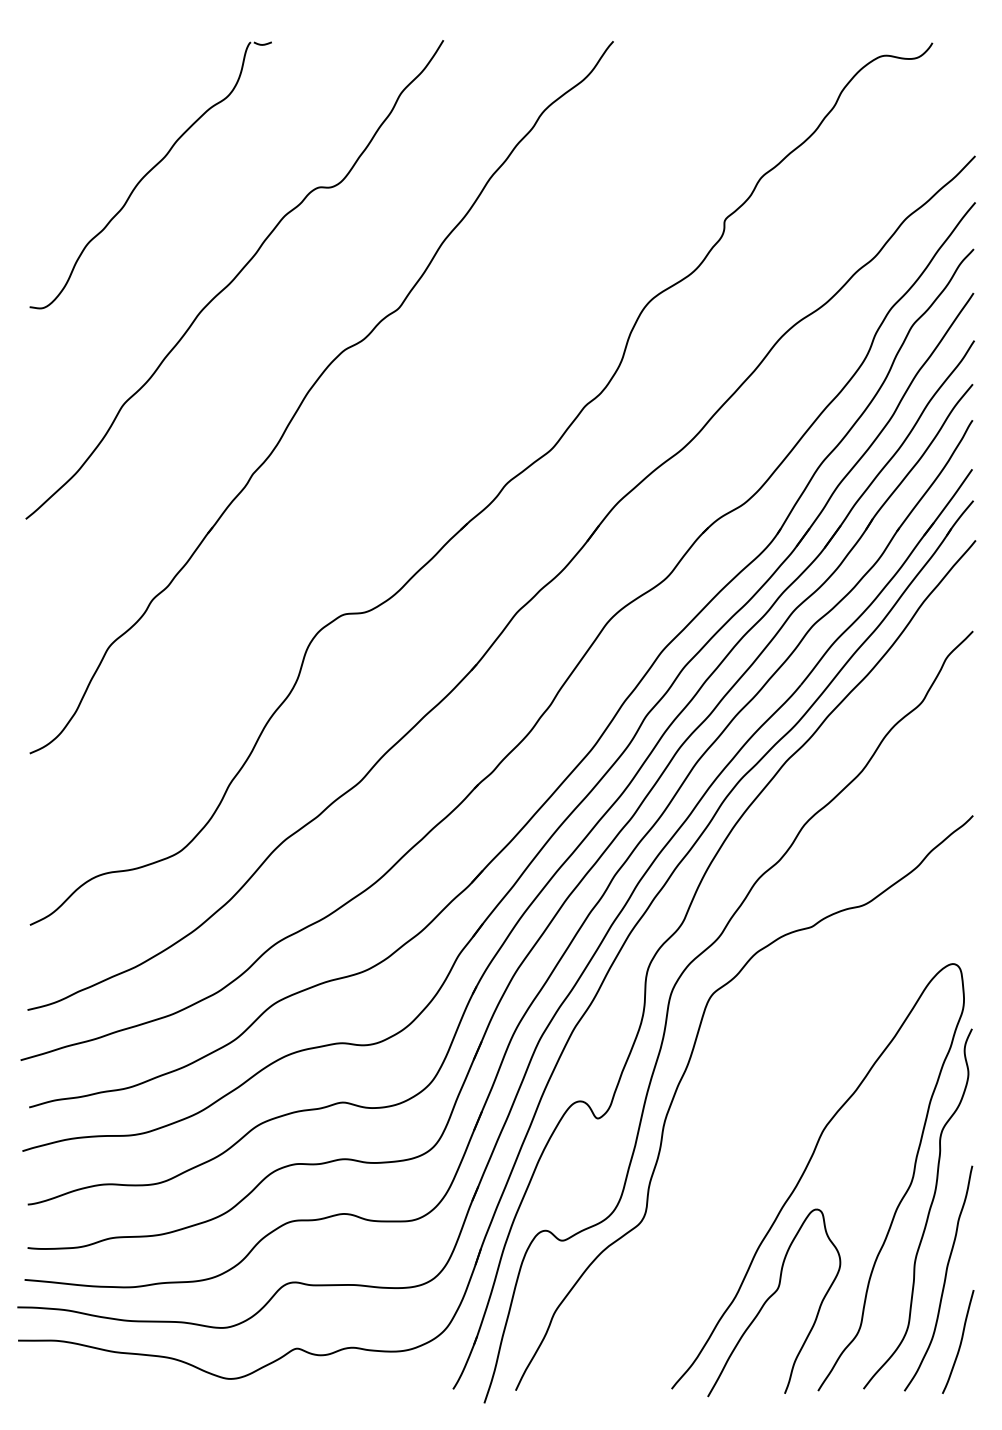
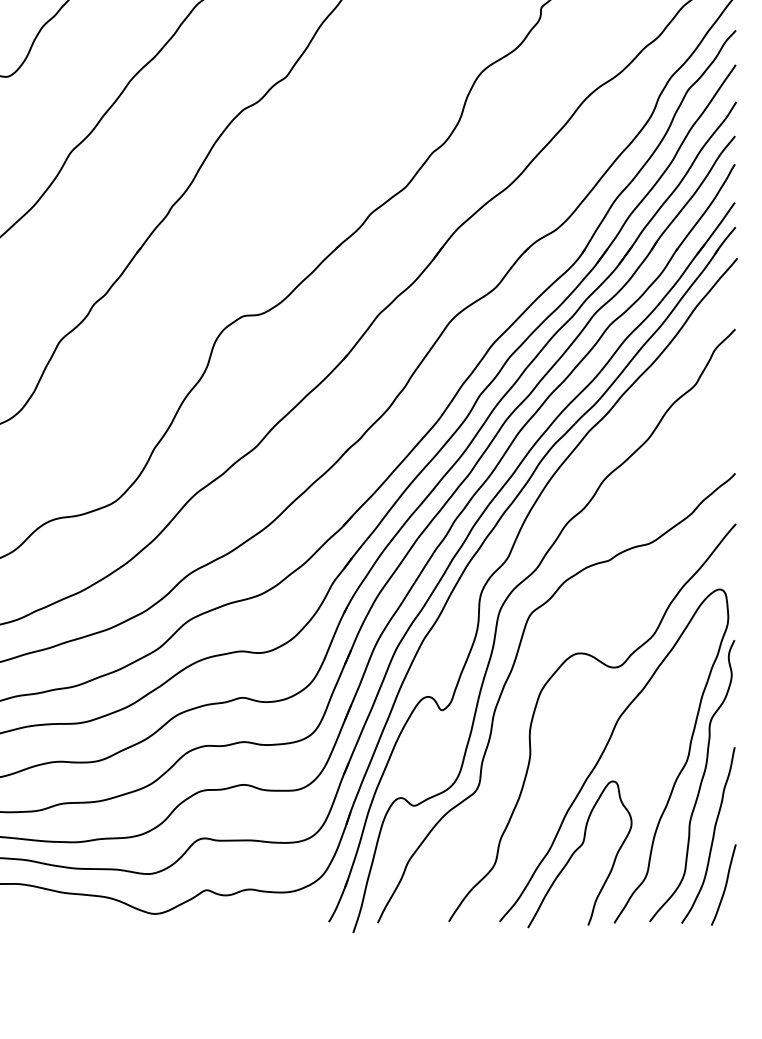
curve: (813, 1064) -> (610, 668), added

